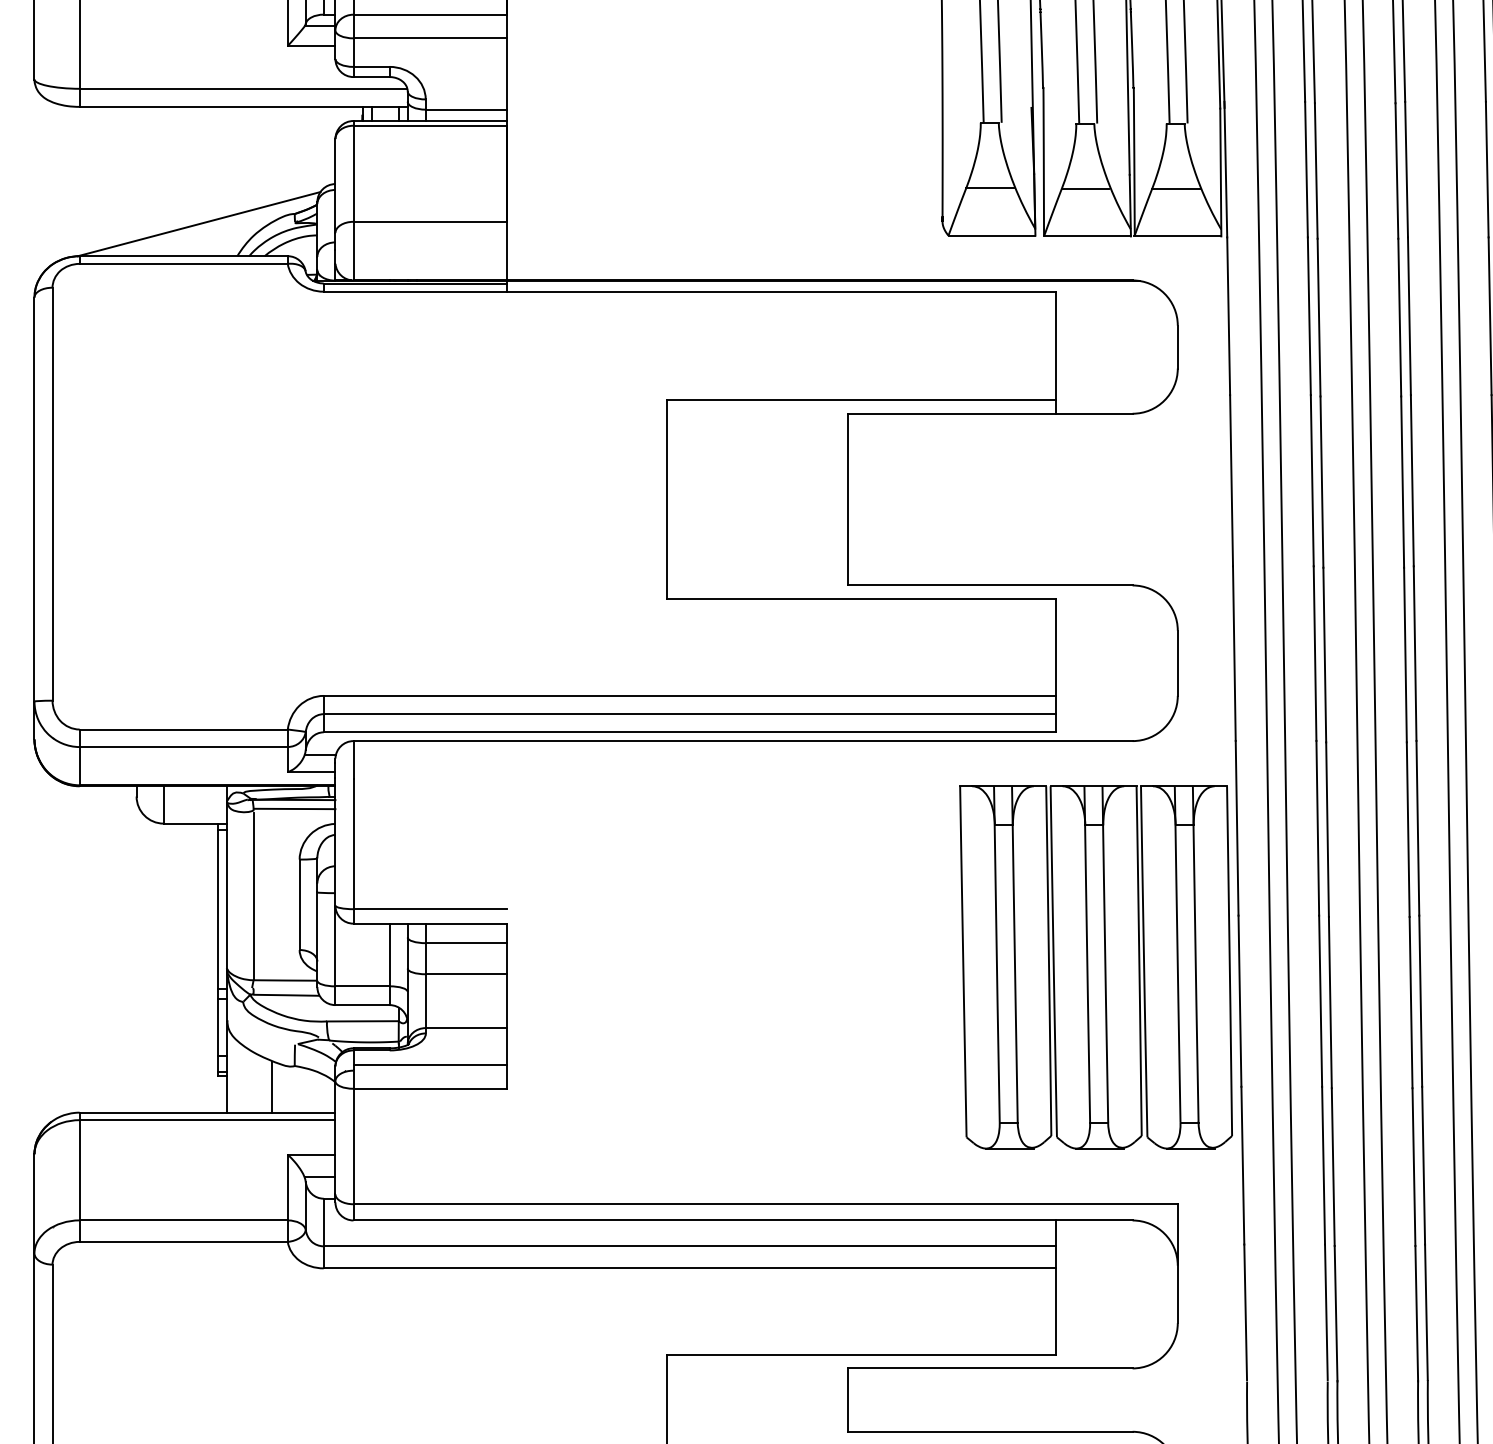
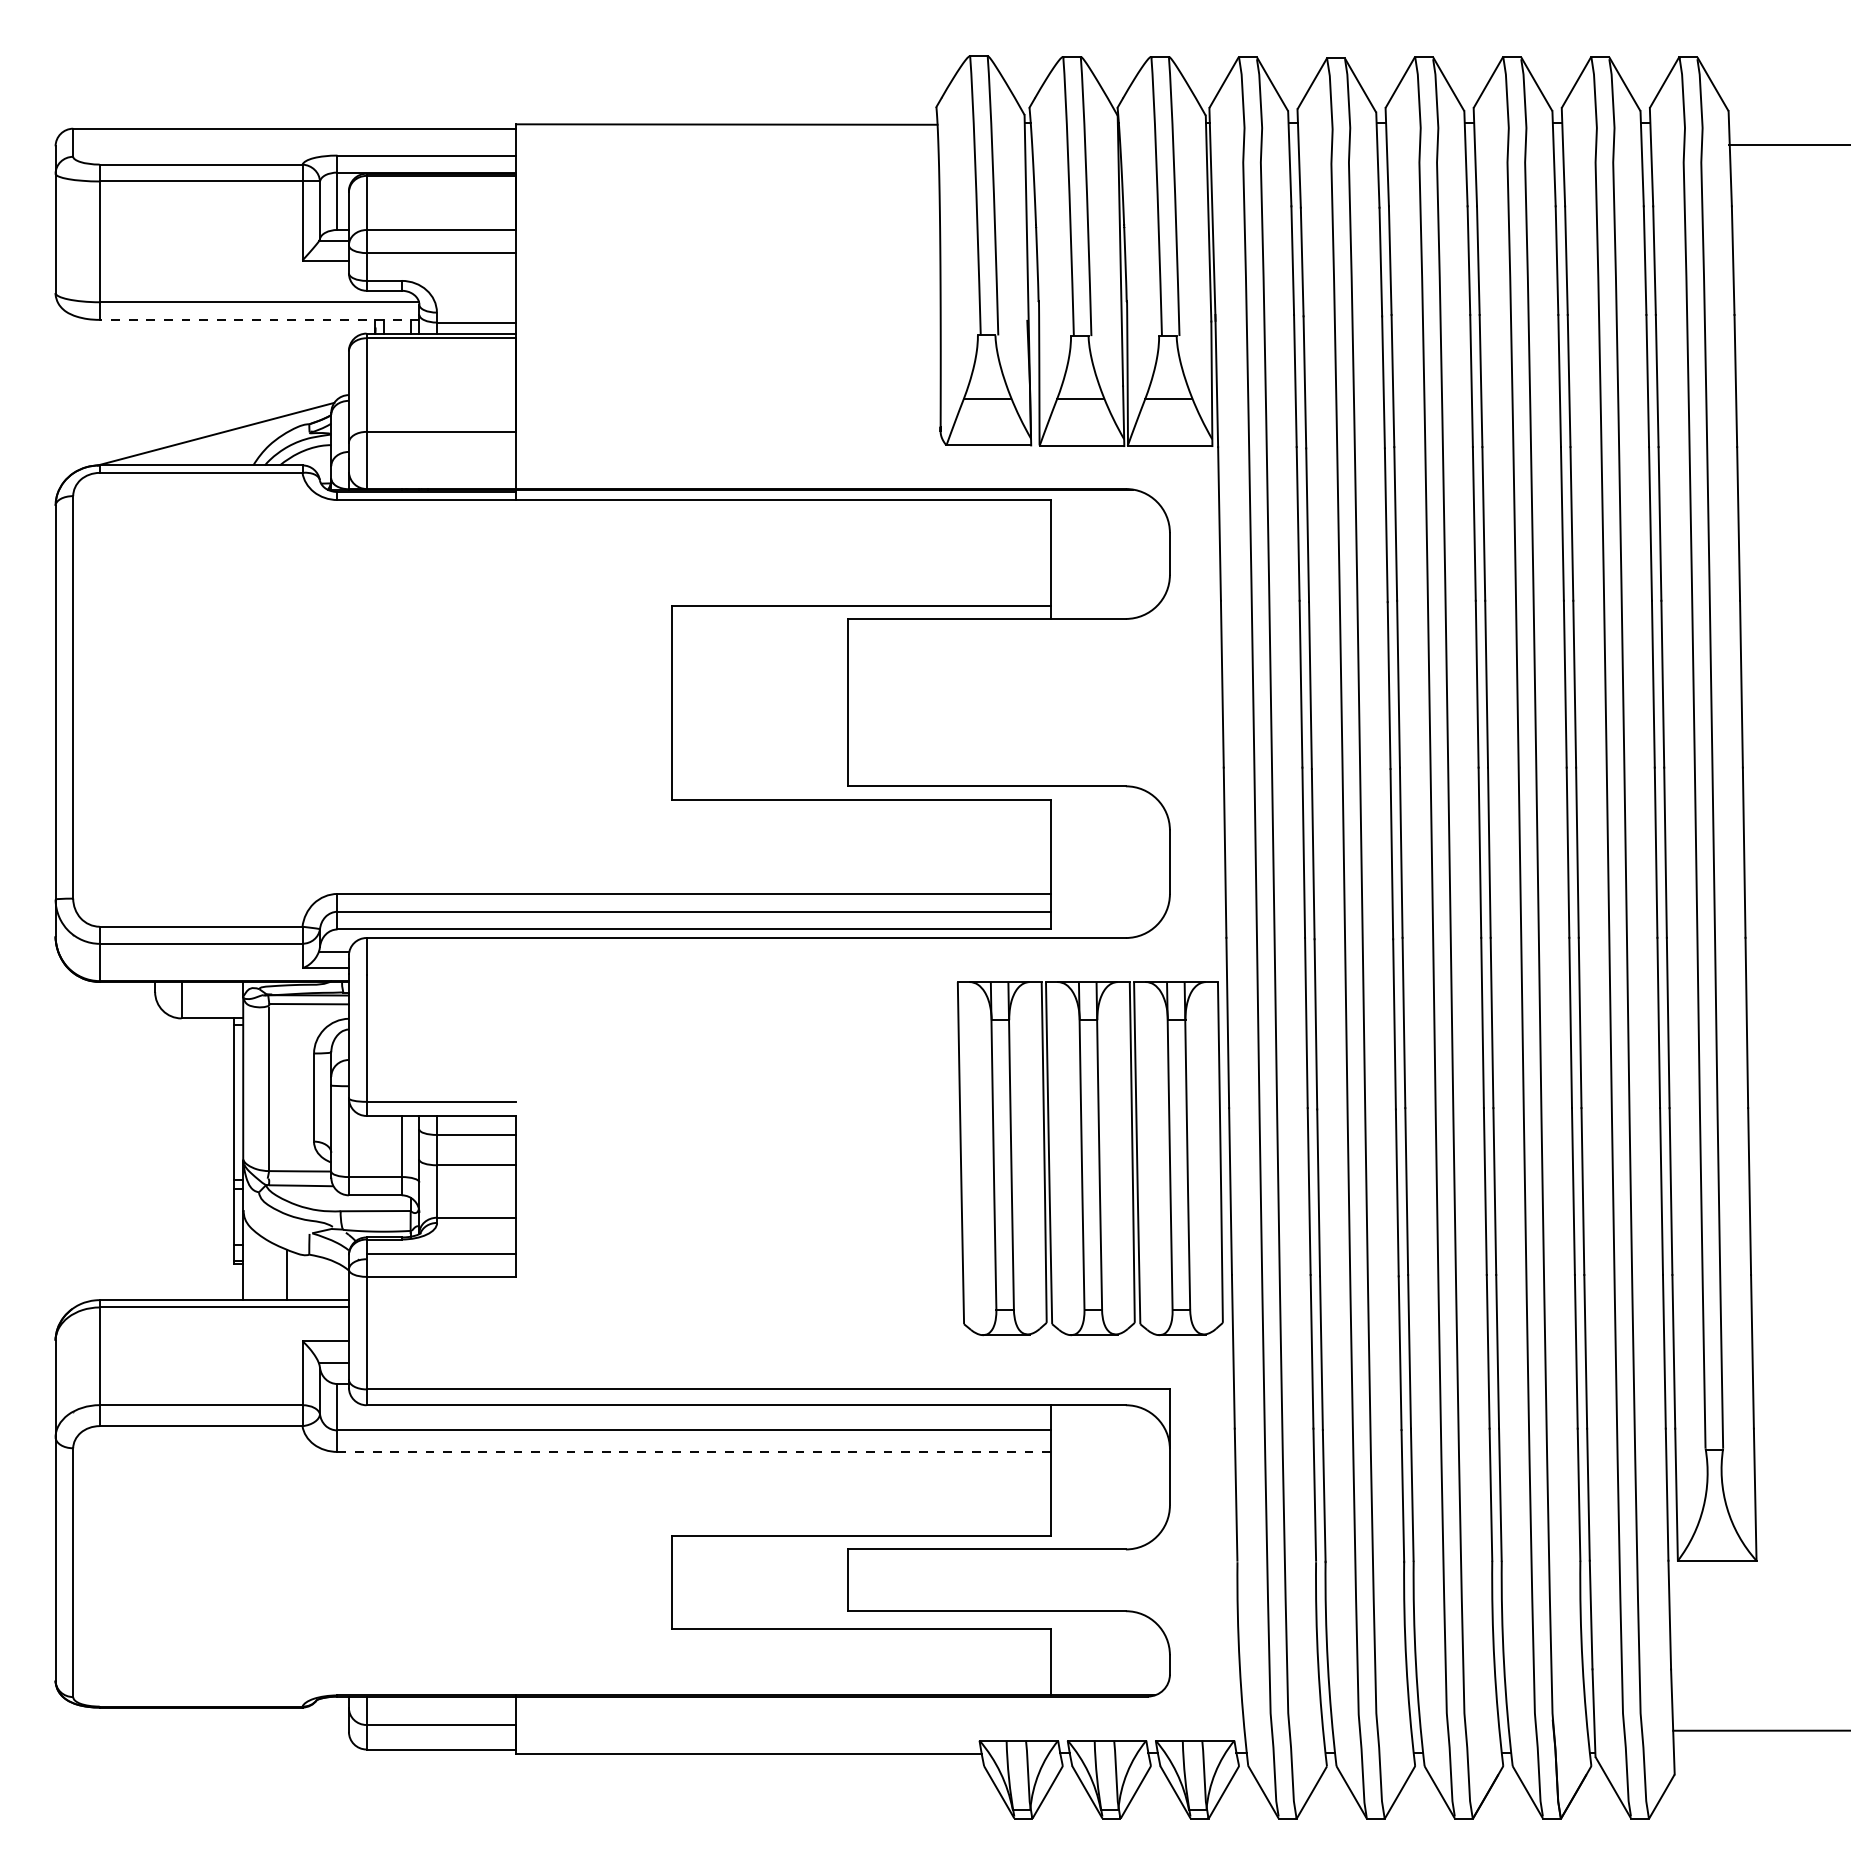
line: (243, 106) -> (259, 319), solid -> dashed
line: (689, 1267) -> (694, 1451), solid -> dashed

